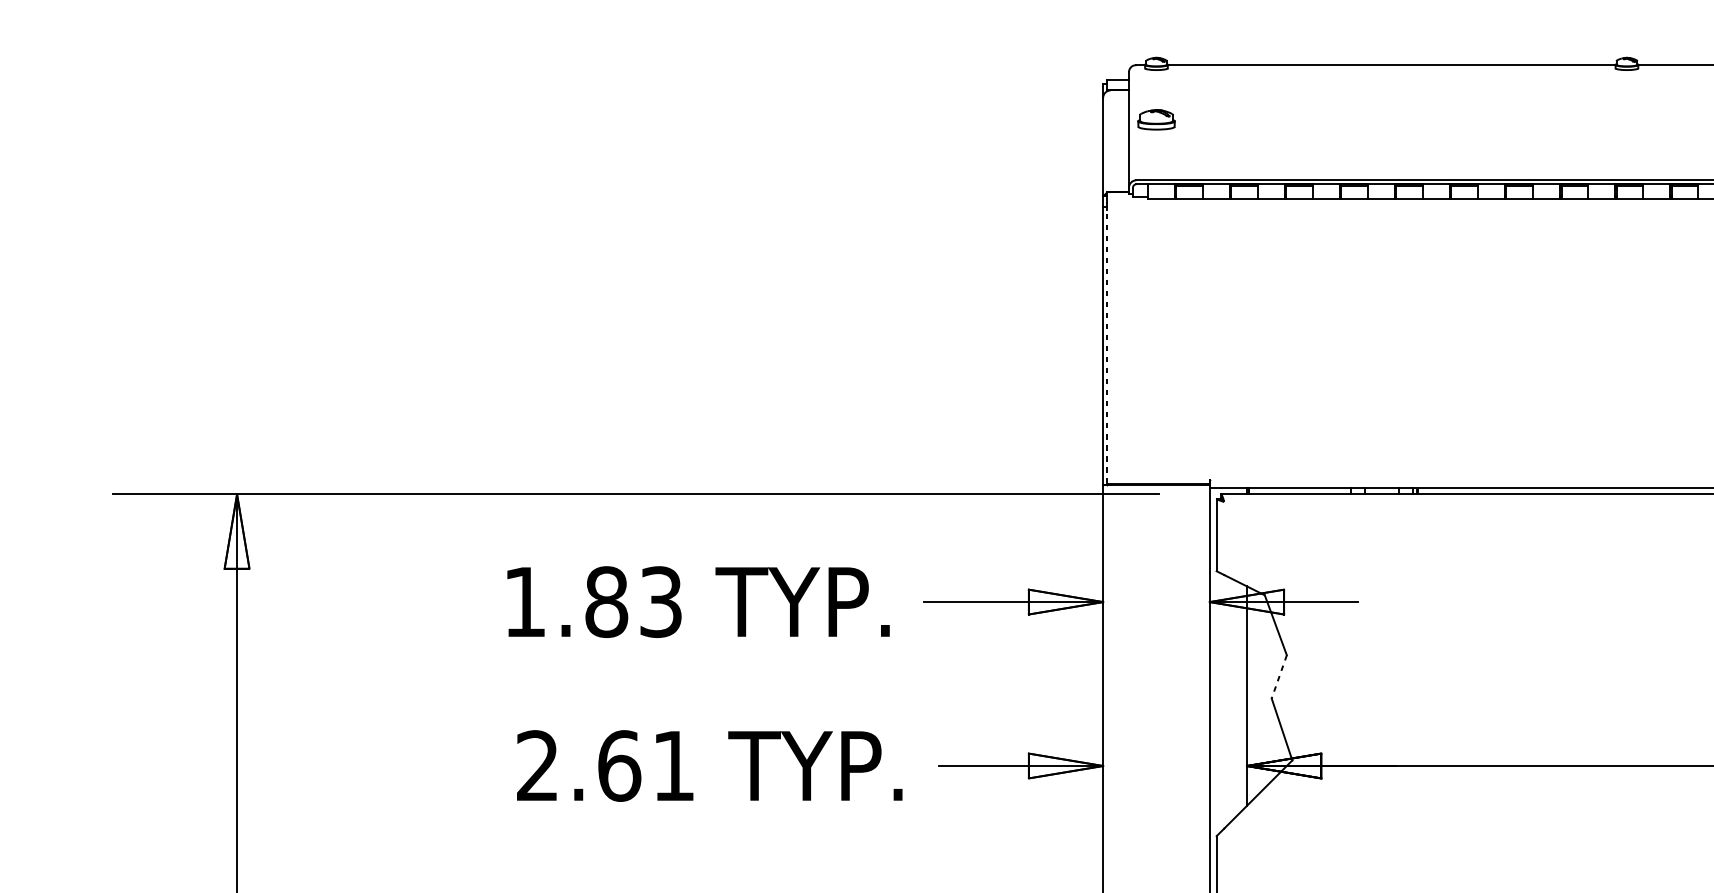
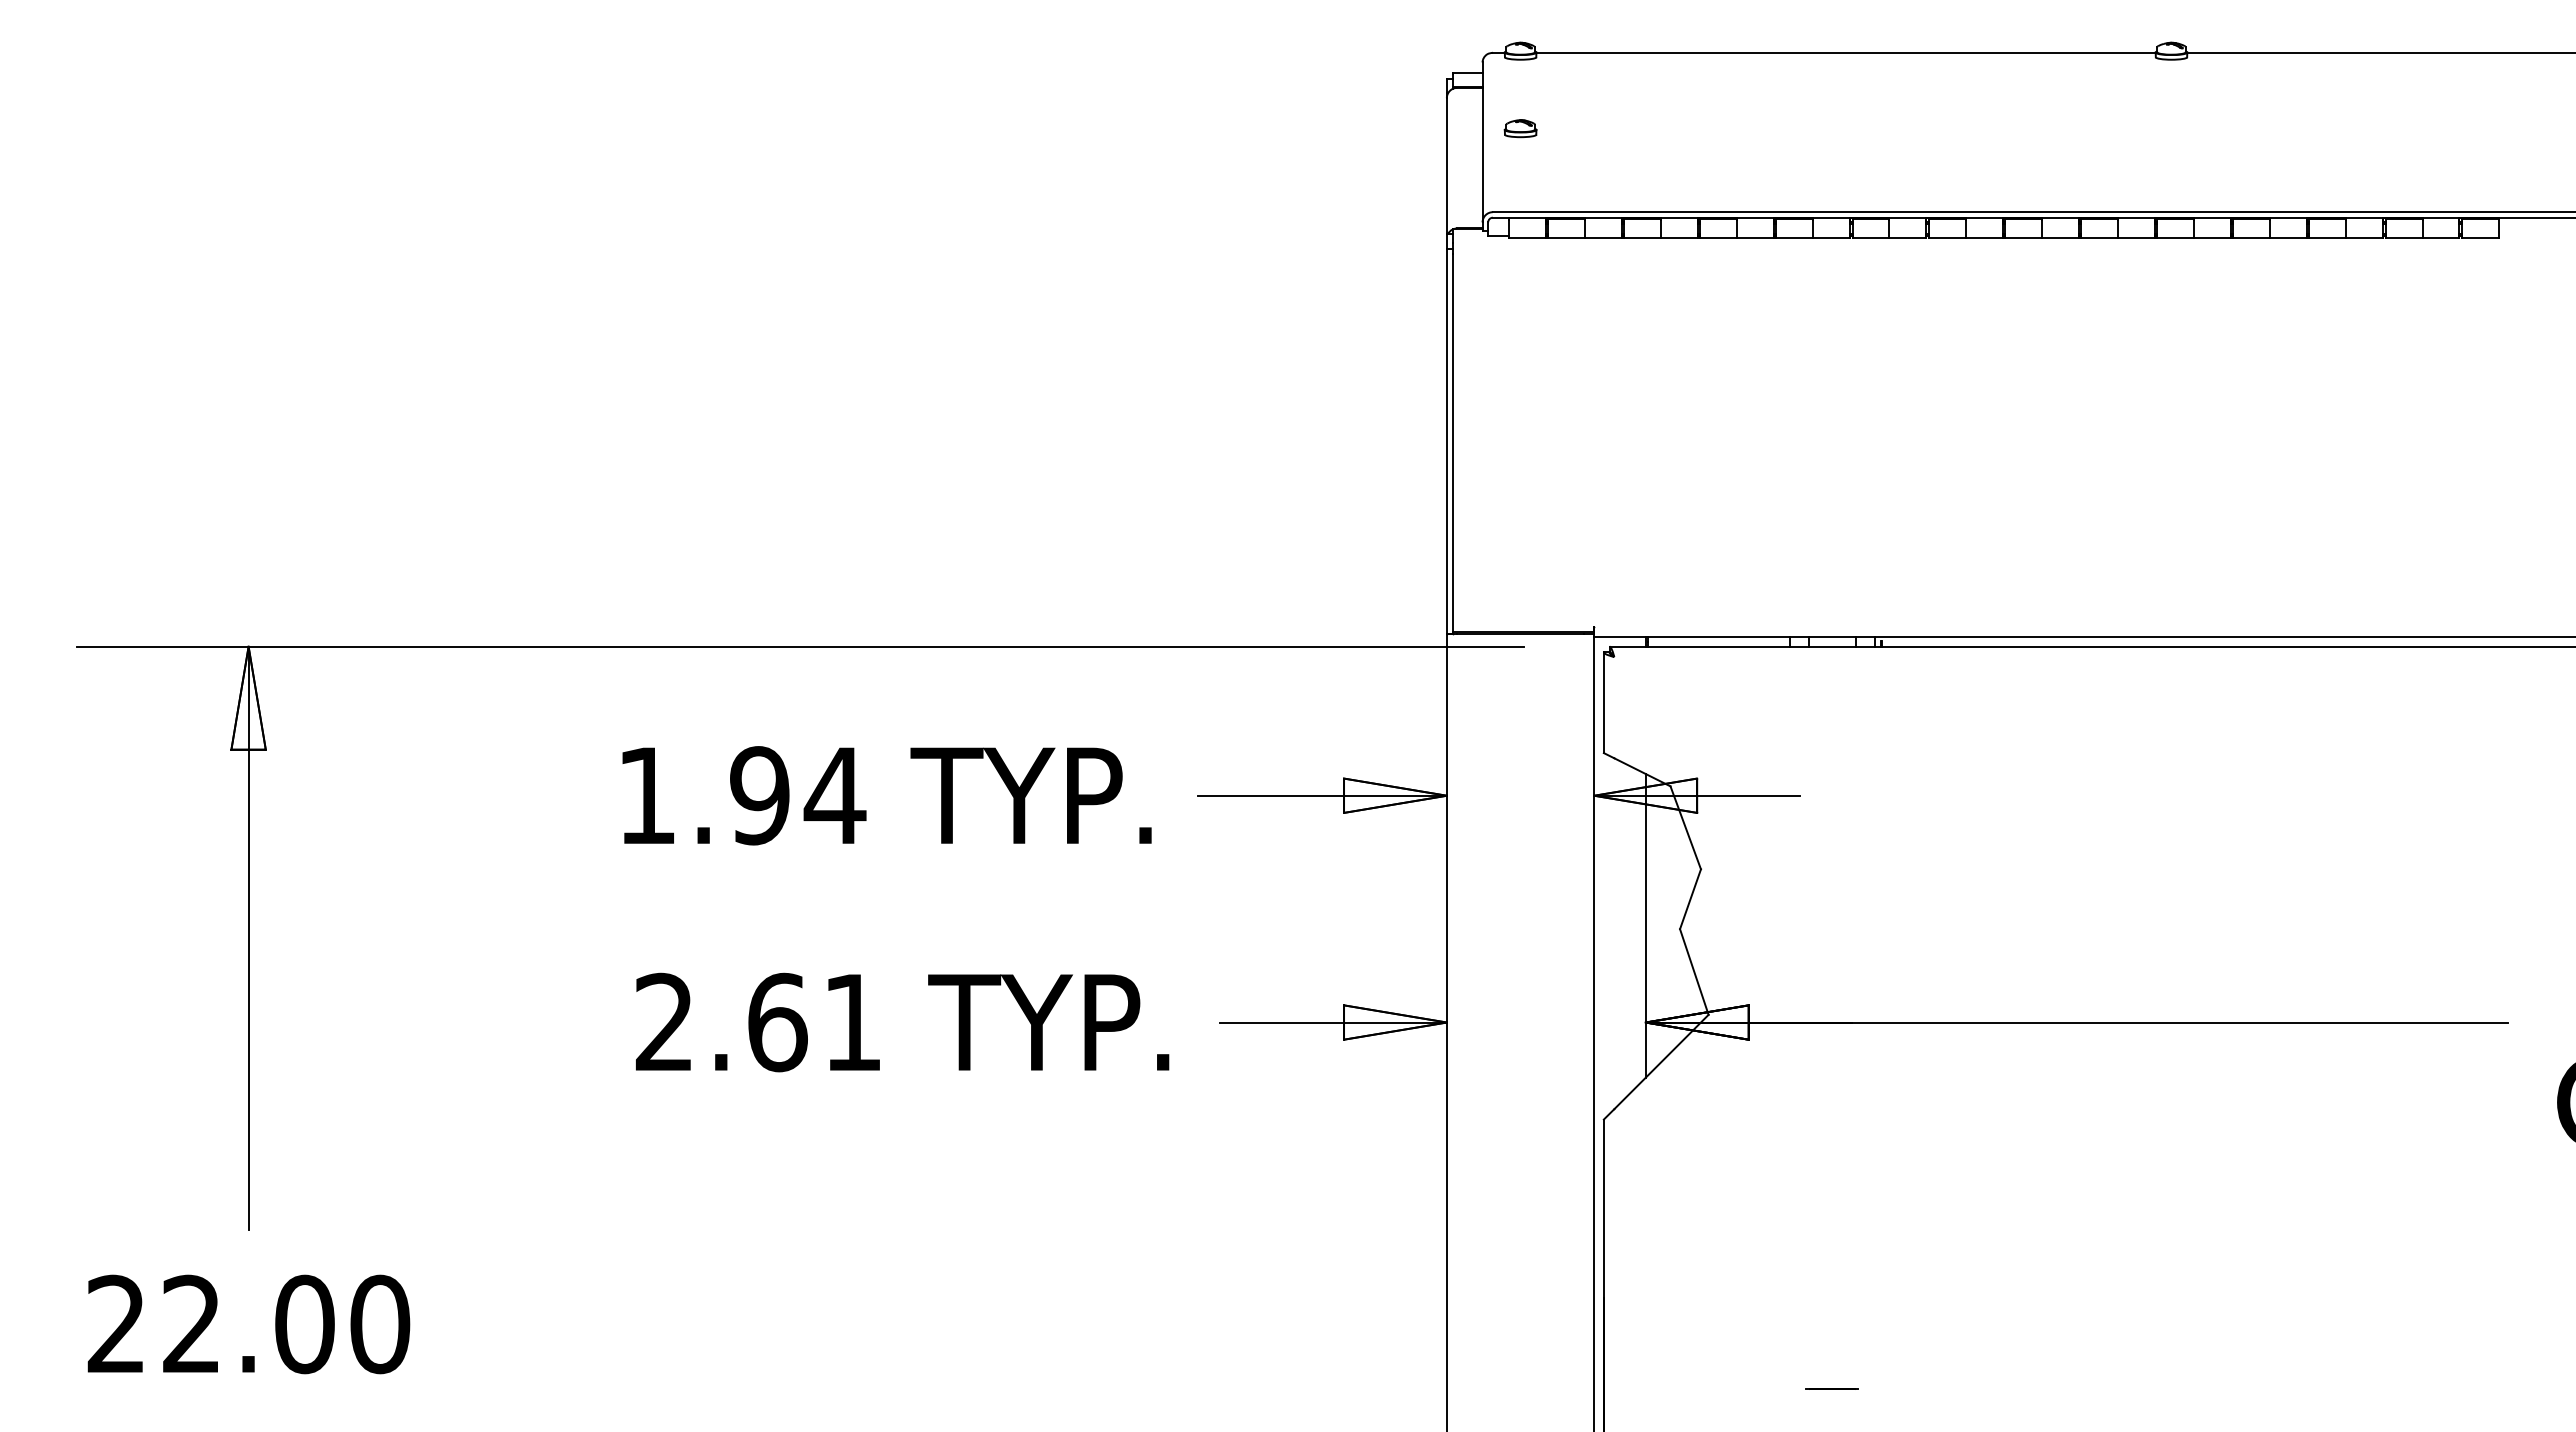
part: (1156, 119) -> (1520, 128), size x0.62
line: (1107, 346) -> (1452, 442), dashed -> solid
text: (634, 601) -> (798, 795), 1.83 -> 1.94
line: (1279, 677) -> (1690, 899), dashed -> solid

